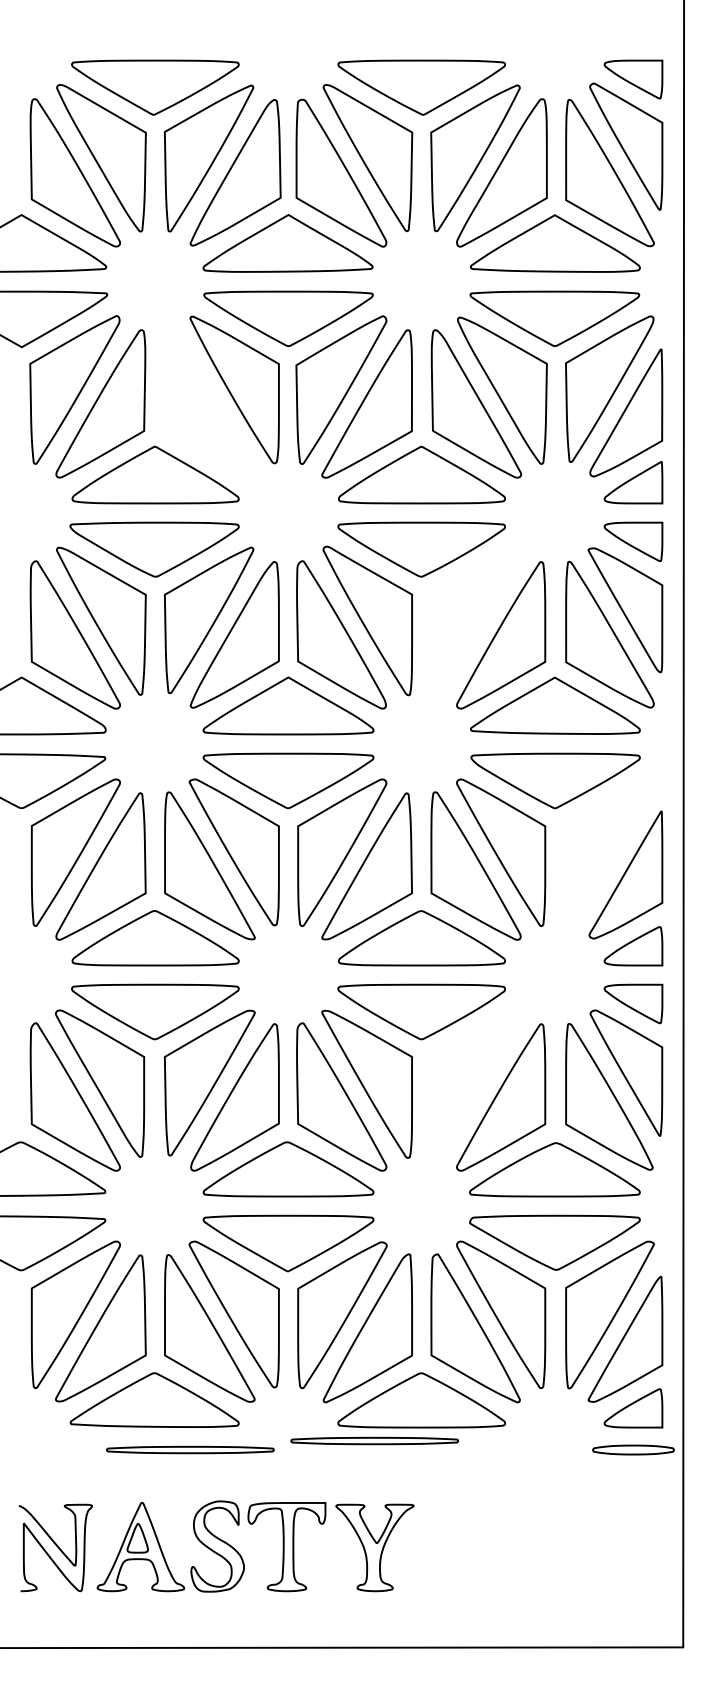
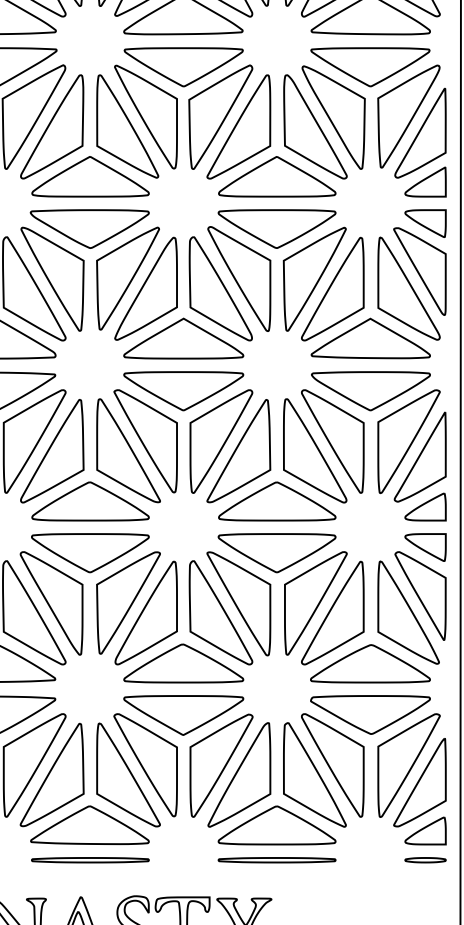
part: (208, 403) -> (127, 126), added
part: (475, 620) -> (314, 278), added
part: (609, 852) -> (408, 441), added
part: (477, 1083) -> (316, 603), added
part: (374, 1440) -> (276, 859), moved
part: (190, 1449) -> (90, 859), moved
part: (633, 1449) -> (425, 859), size x0.71

